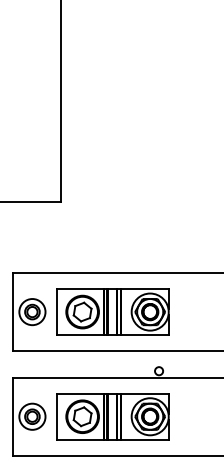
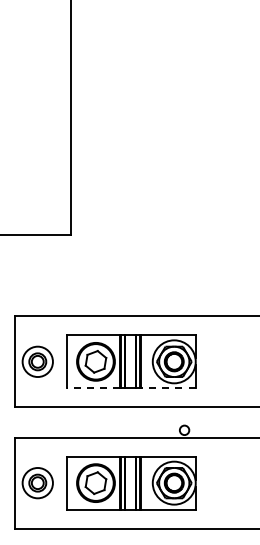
line: (80, 335) -> (93, 388), solid -> dashed
line: (144, 335) -> (167, 388), solid -> dashed

